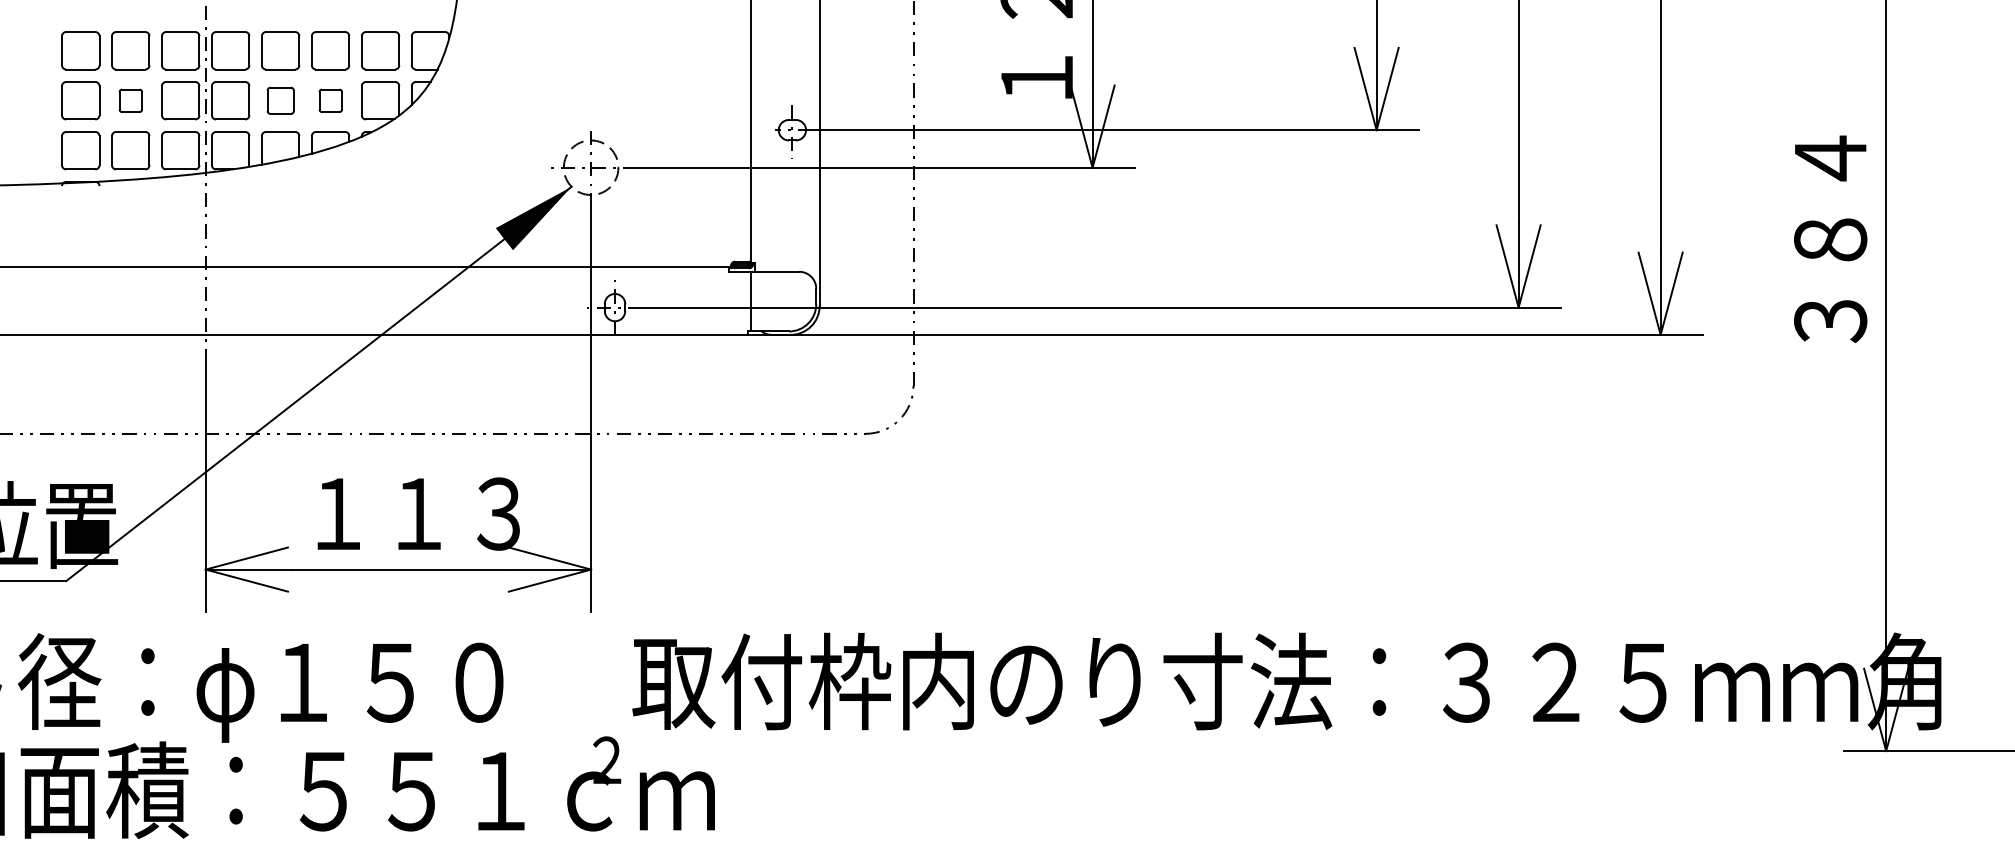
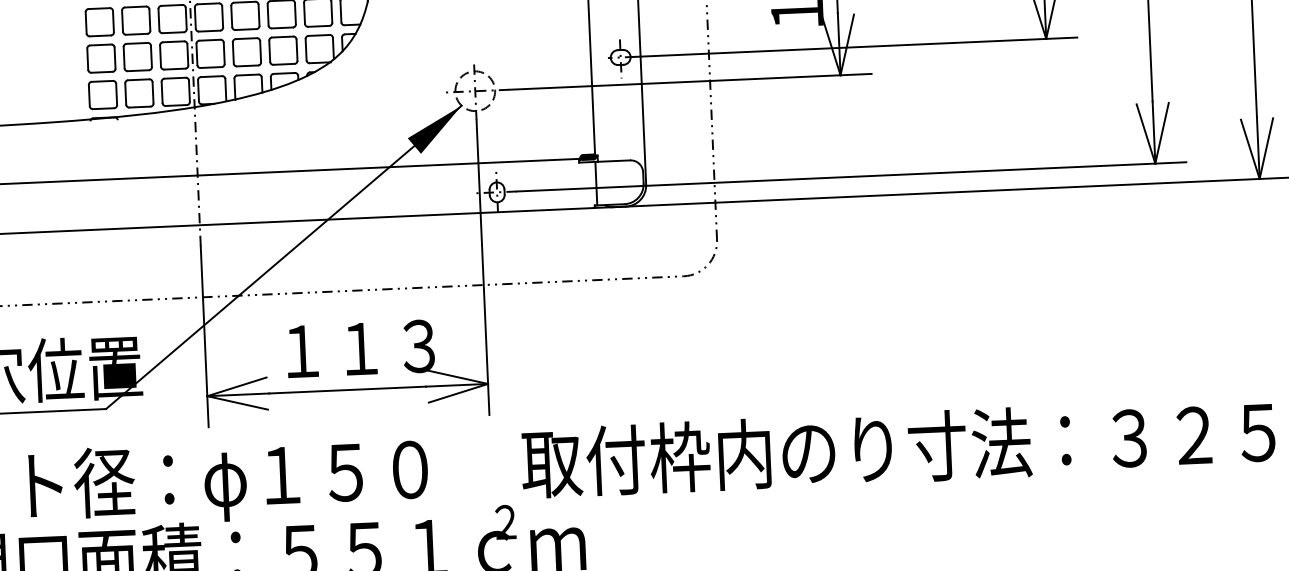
part: (130, 100) -> (137, 56), size x1.67
part: (280, 100) -> (246, 52), size x1.43
part: (330, 100) -> (283, 50), size x1.67

